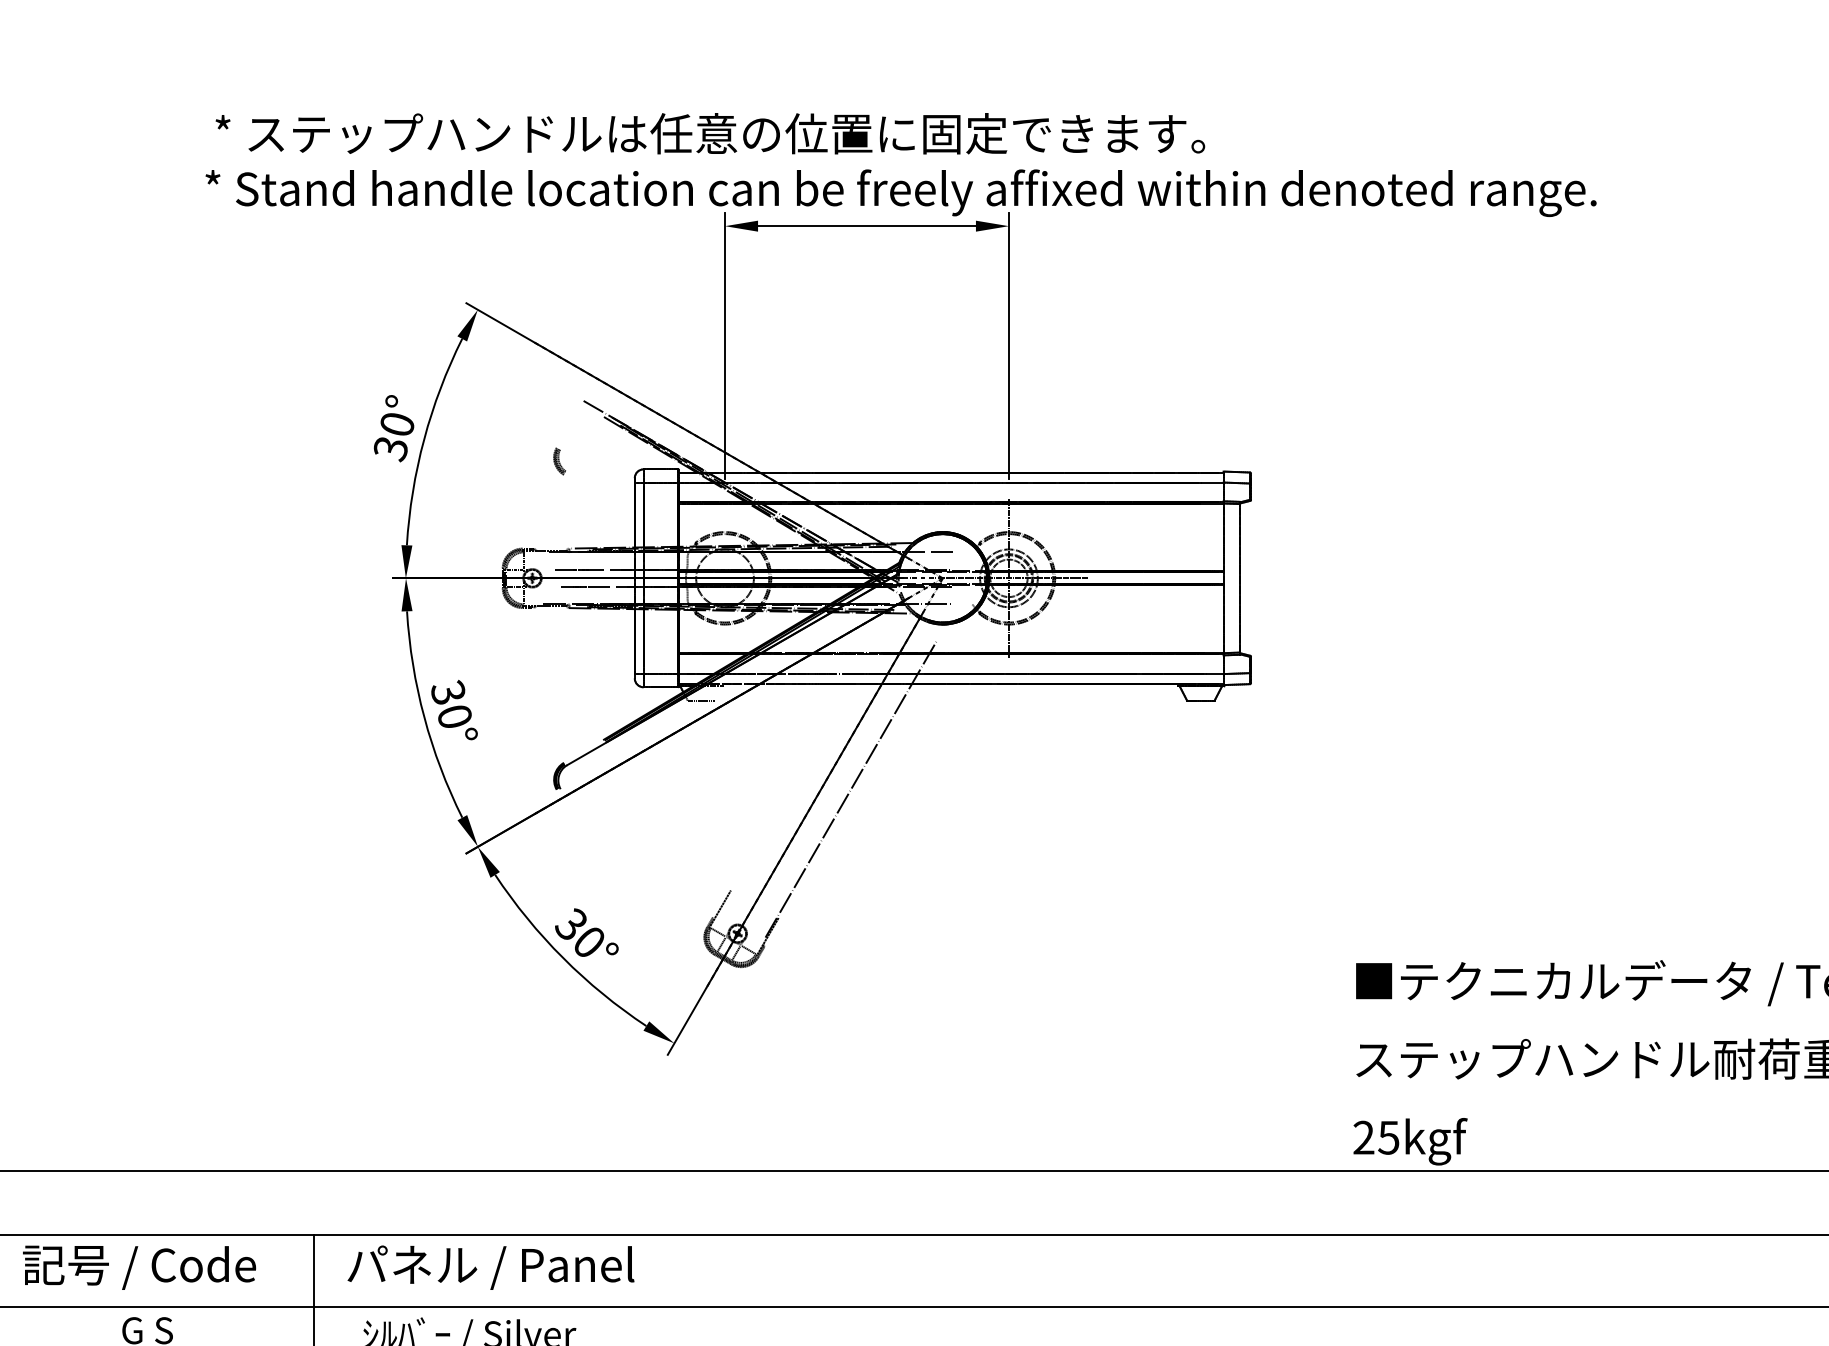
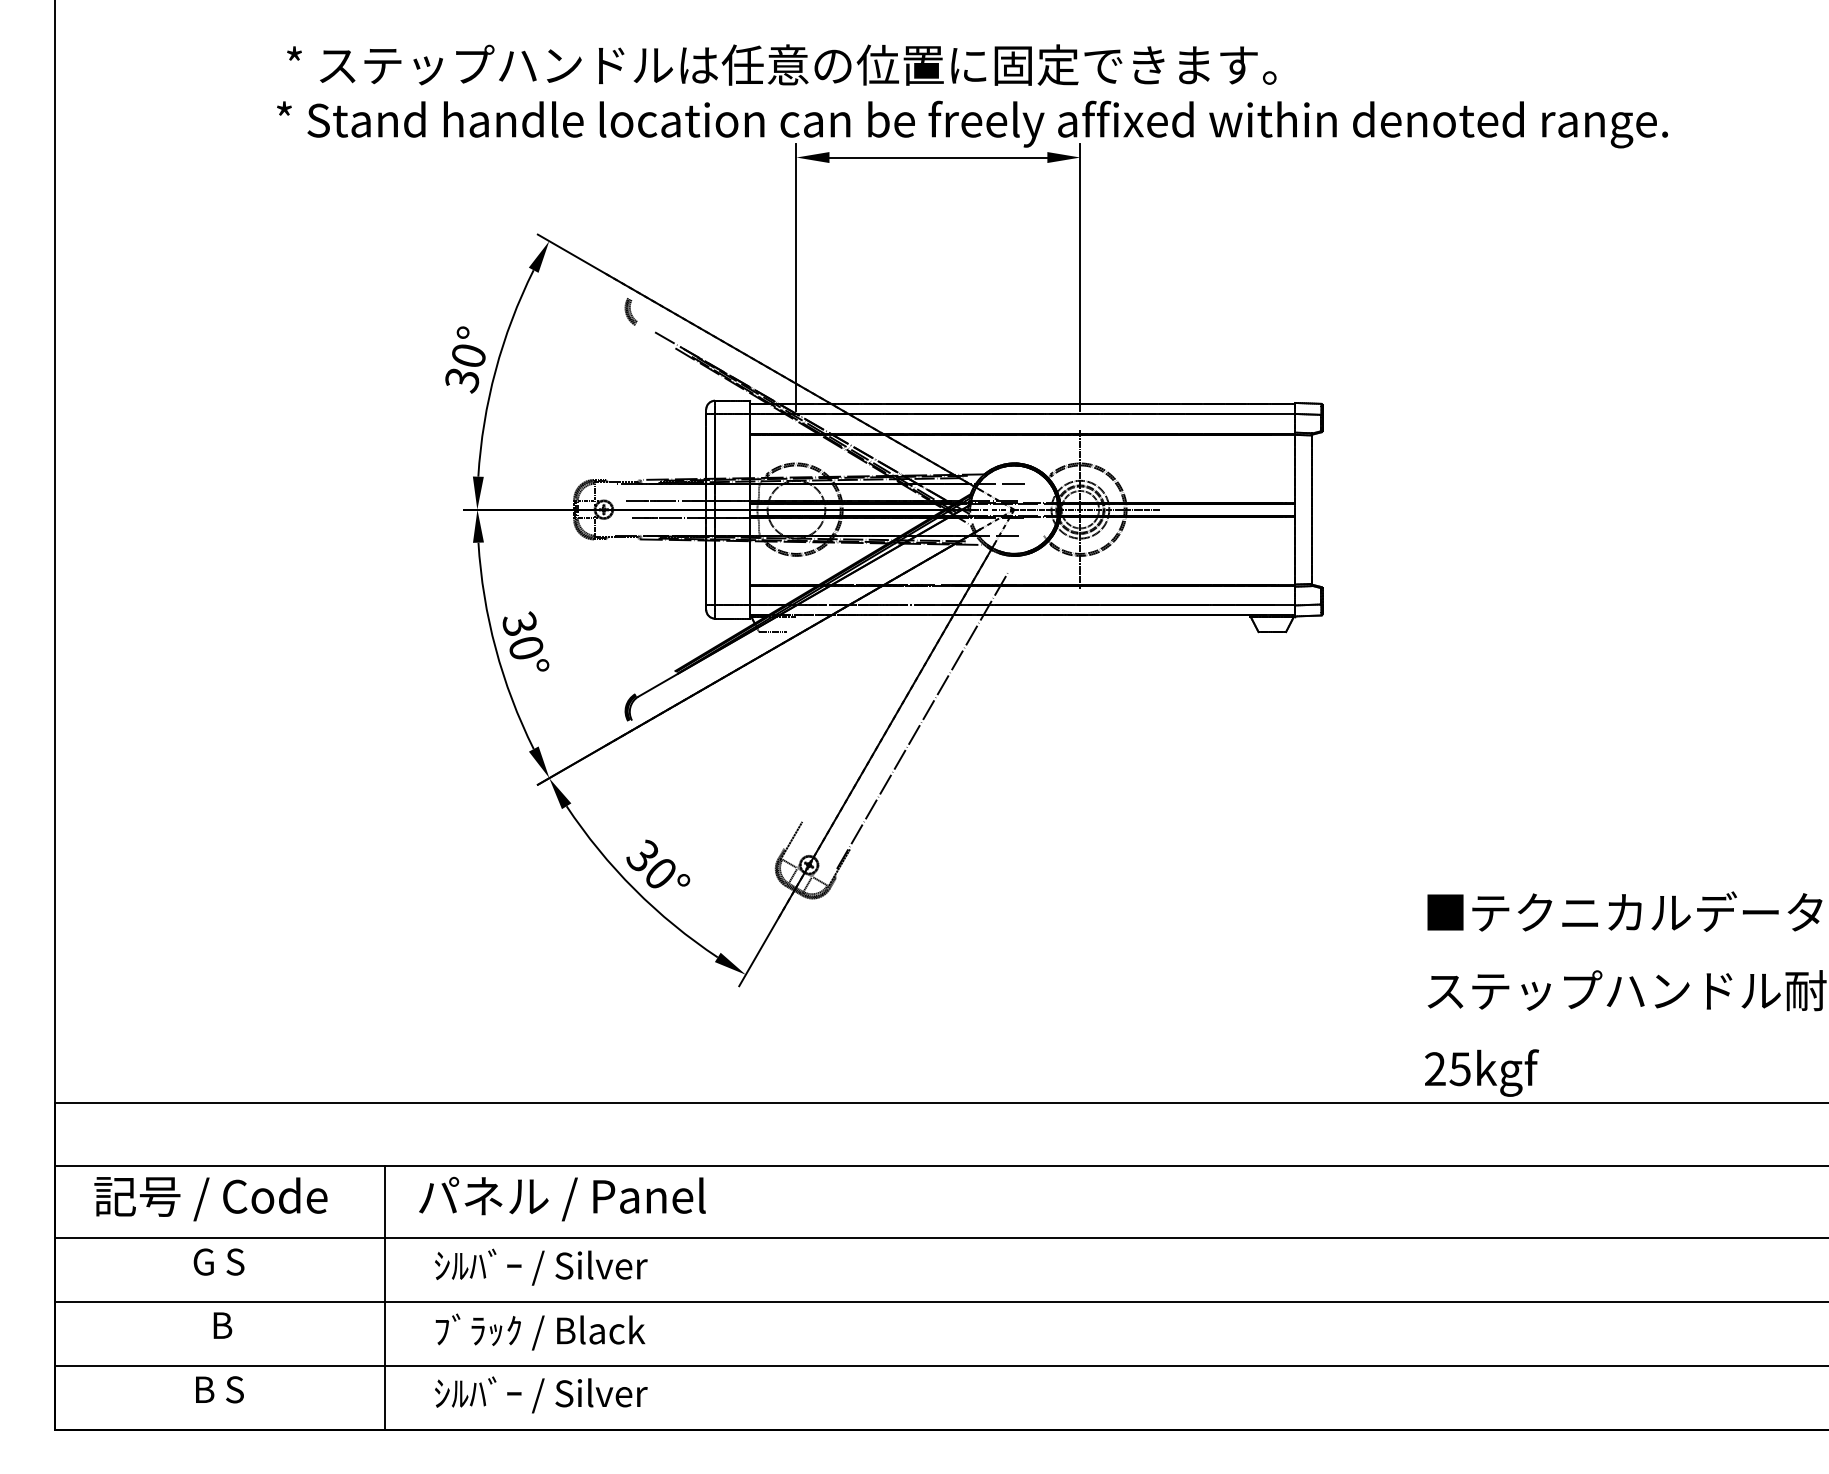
part: (559, 461) -> (630, 311), moved

